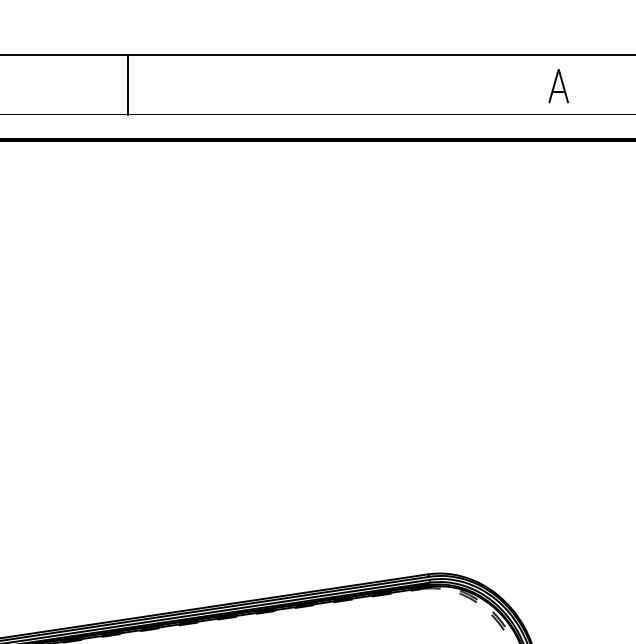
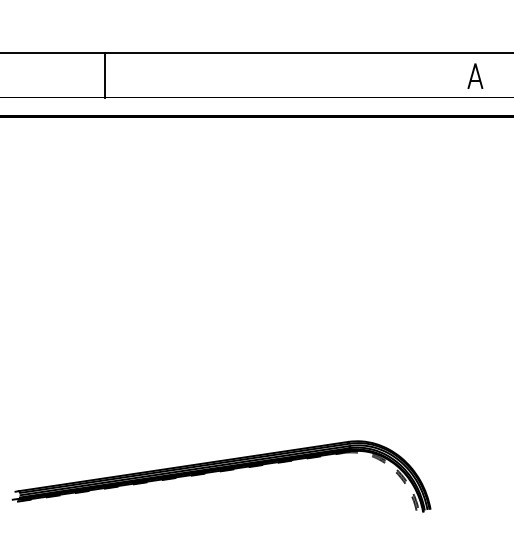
line: (127, 85) -> (104, 75), moved
part: (558, 85) -> (475, 75), moved

